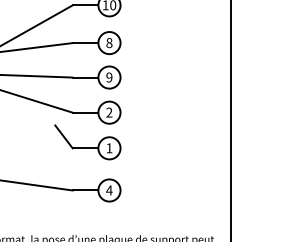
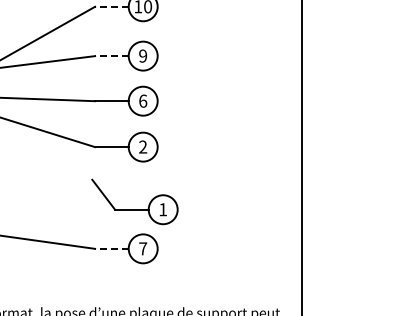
line: (85, 5) -> (111, 6), solid -> dashed
text: (109, 42) -> (143, 55), 8 -> 9
line: (85, 43) -> (111, 56), solid -> dashed
text: (109, 77) -> (143, 100), 9 -> 6
part: (87, 148) -> (134, 209), moved
line: (85, 190) -> (111, 248), solid -> dashed
text: (108, 190) -> (142, 248), 4 -> 7

